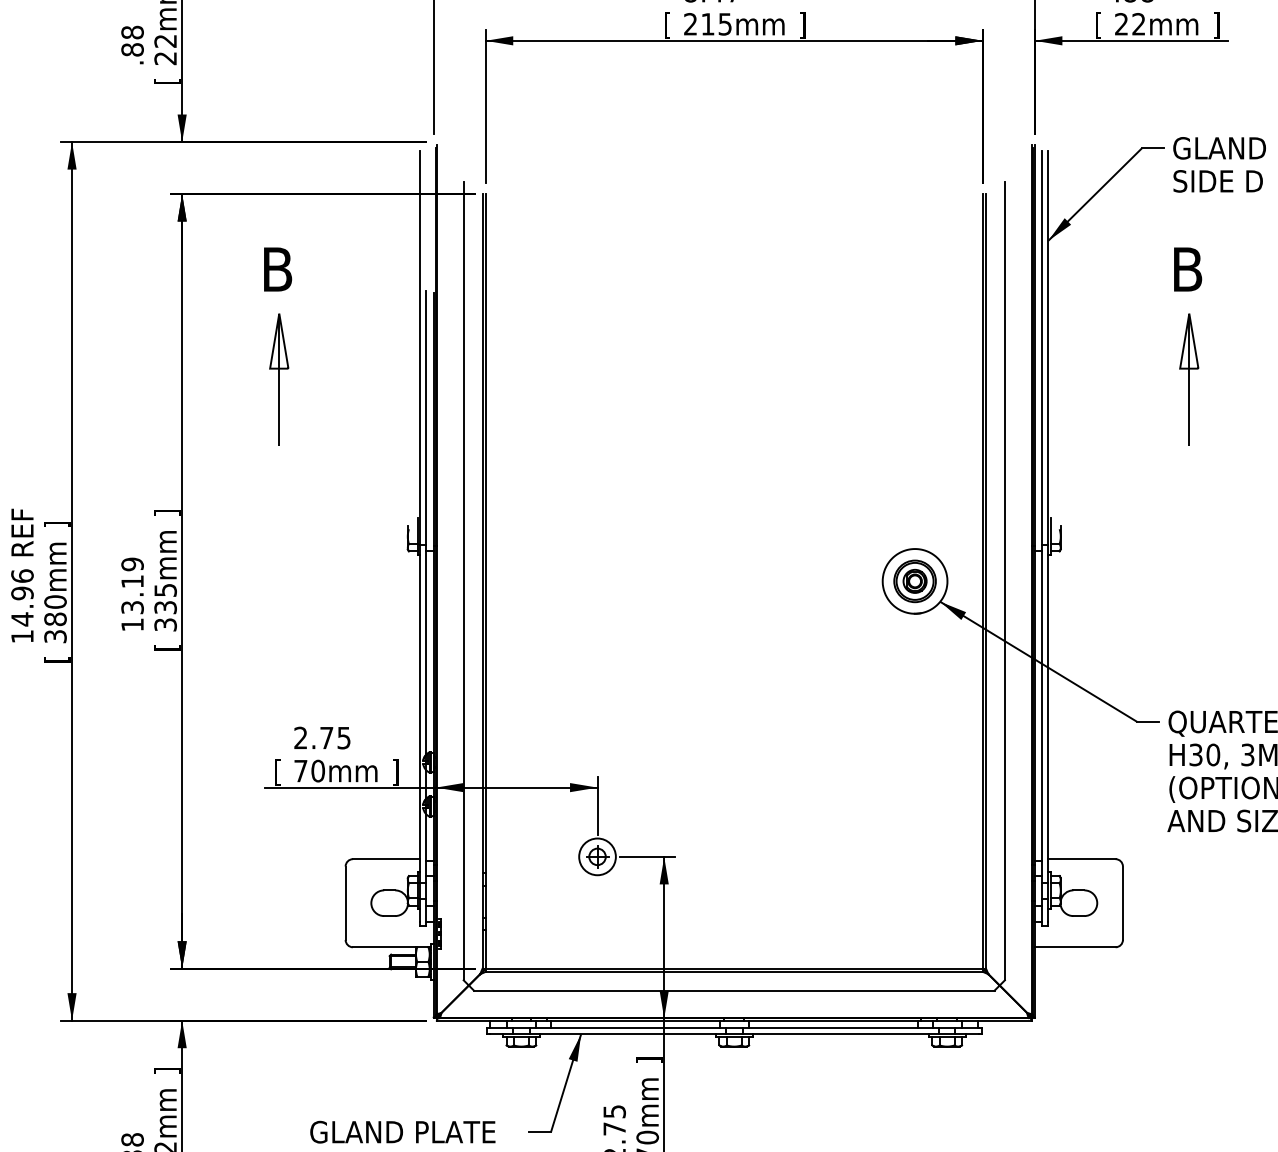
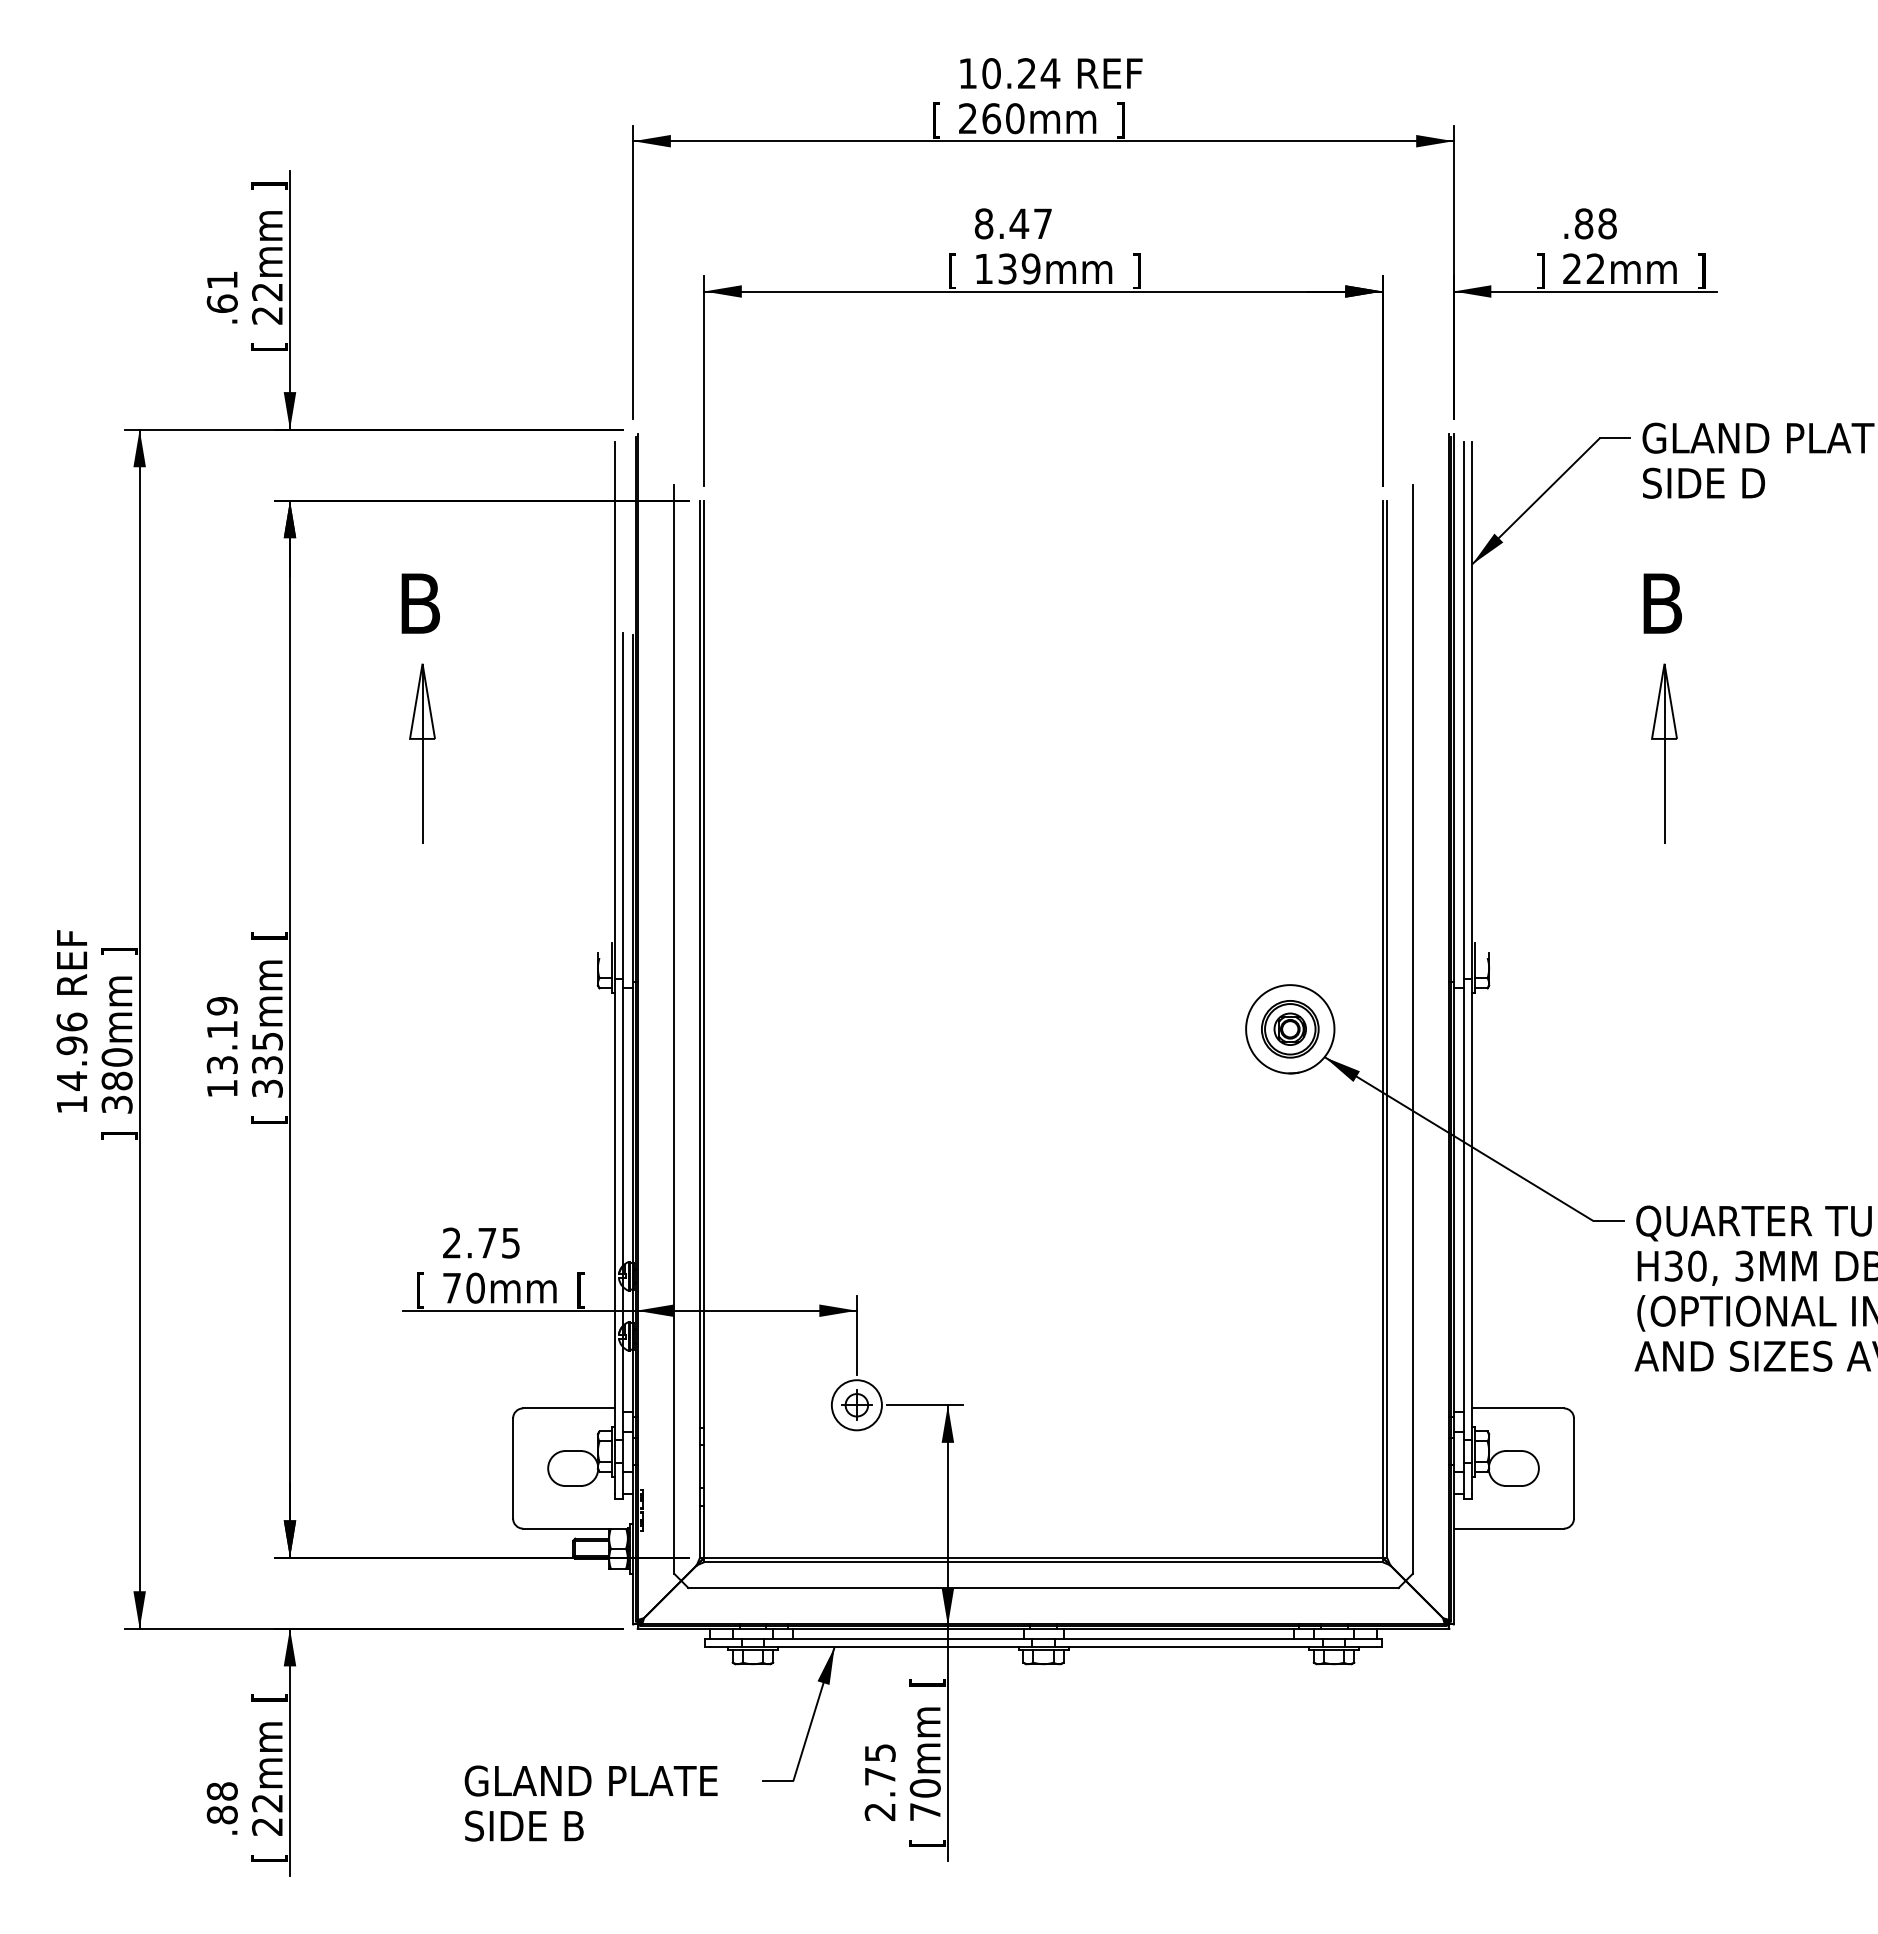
text: (707, 23) -> (1007, 268), 215mm -> 139mm
text: (1098, 26) -> (1540, 271), [ -> ]
text: (131, 41) -> (221, 292), .88 -> .61
text: (167, 512) -> (269, 935), ] -> [
text: (57, 659) -> (119, 1135), [ -> ]
text: (395, 772) -> (581, 1290), ] -> [
text: (649, 1060) -> (927, 1682), ] -> [
text: (167, 1070) -> (269, 1697), ] -> [

